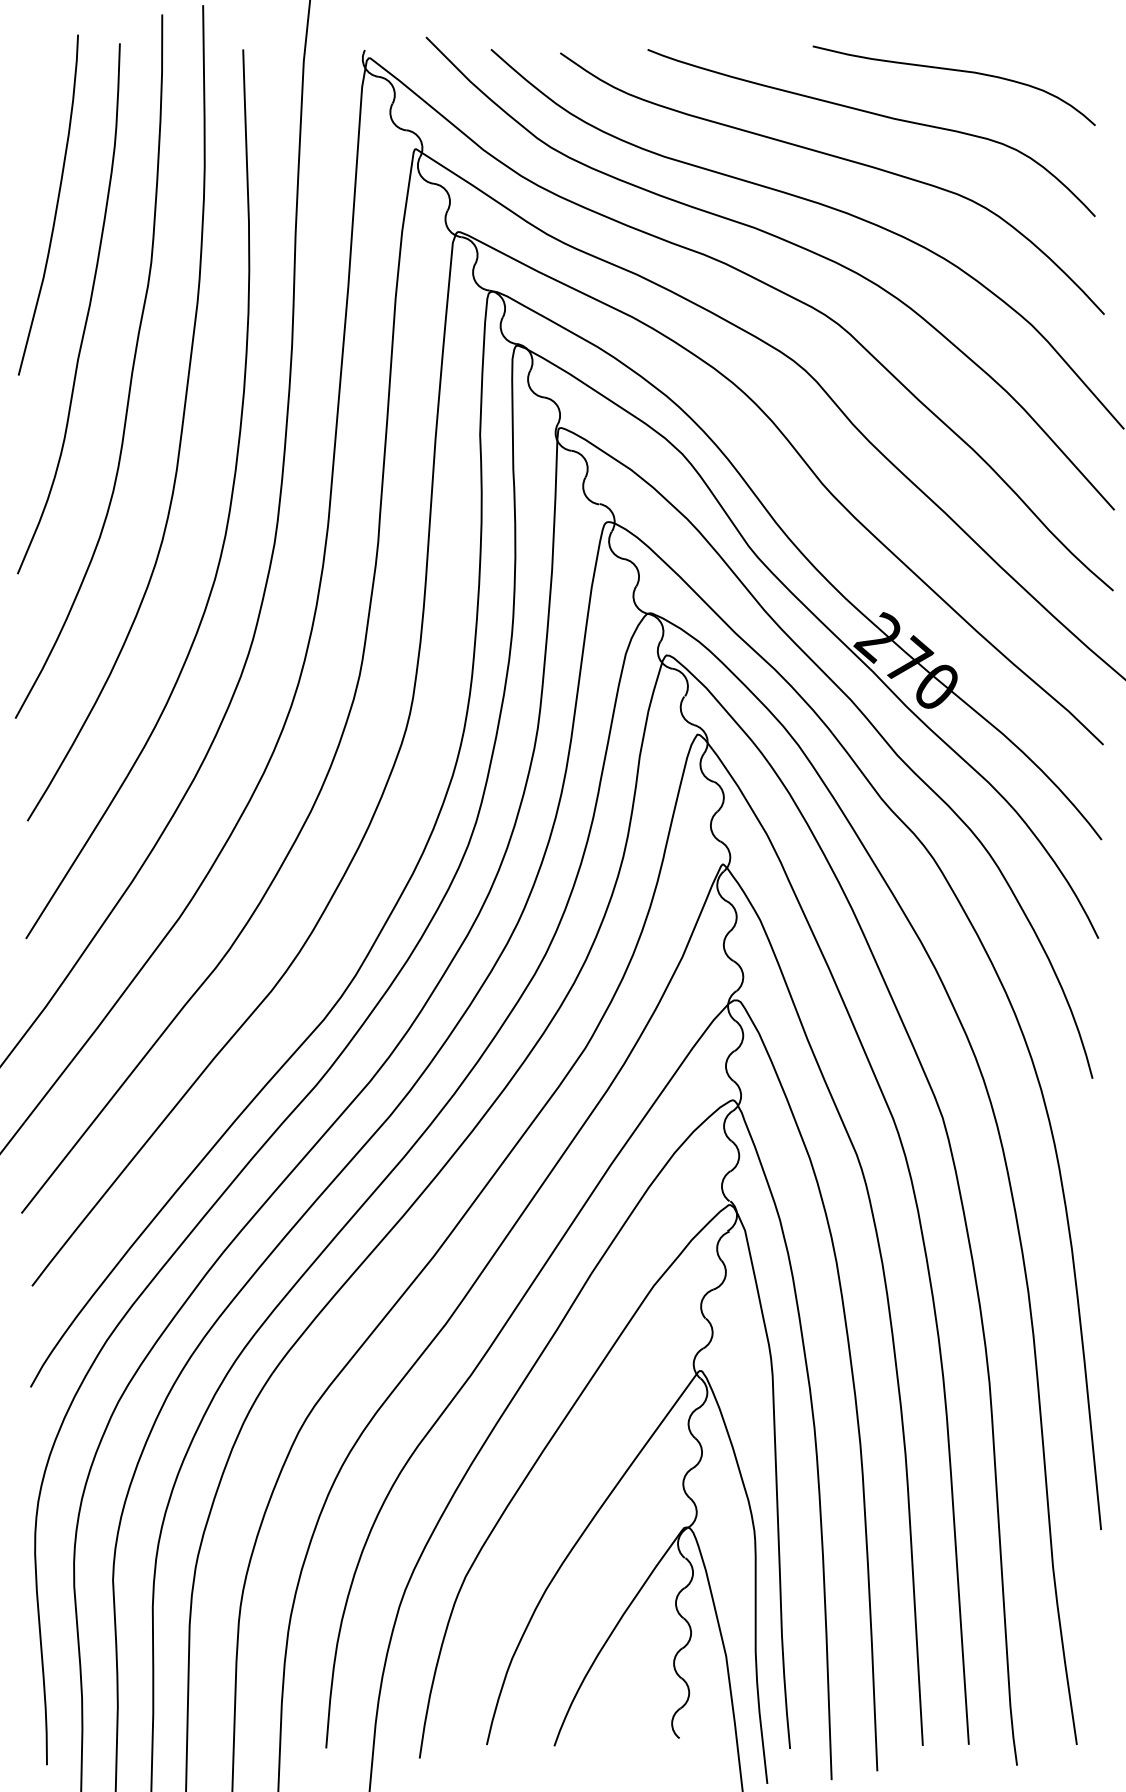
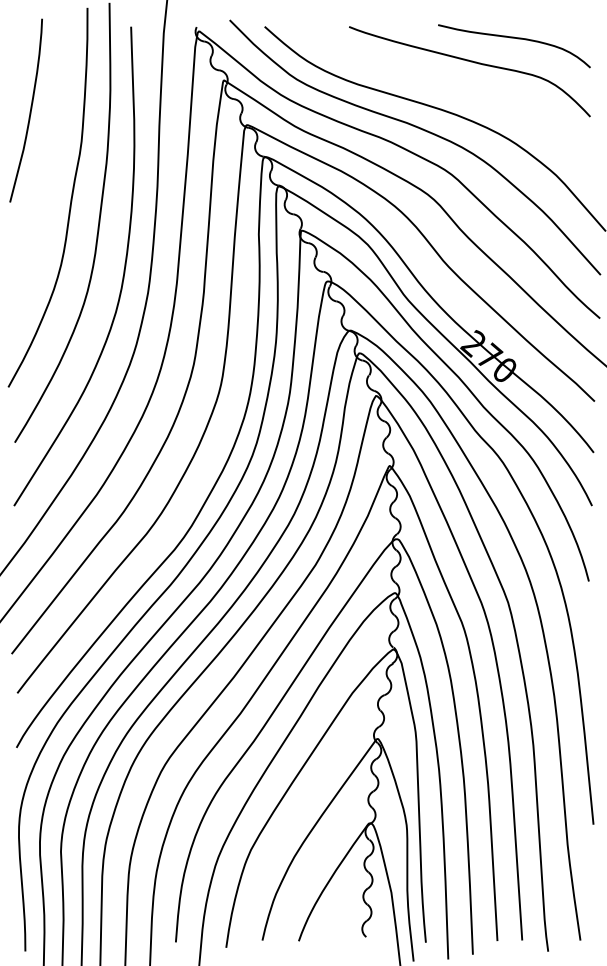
curve: (841, 160) -> (453, 86), removed
curve: (86, 312) -> (46, 168), removed

